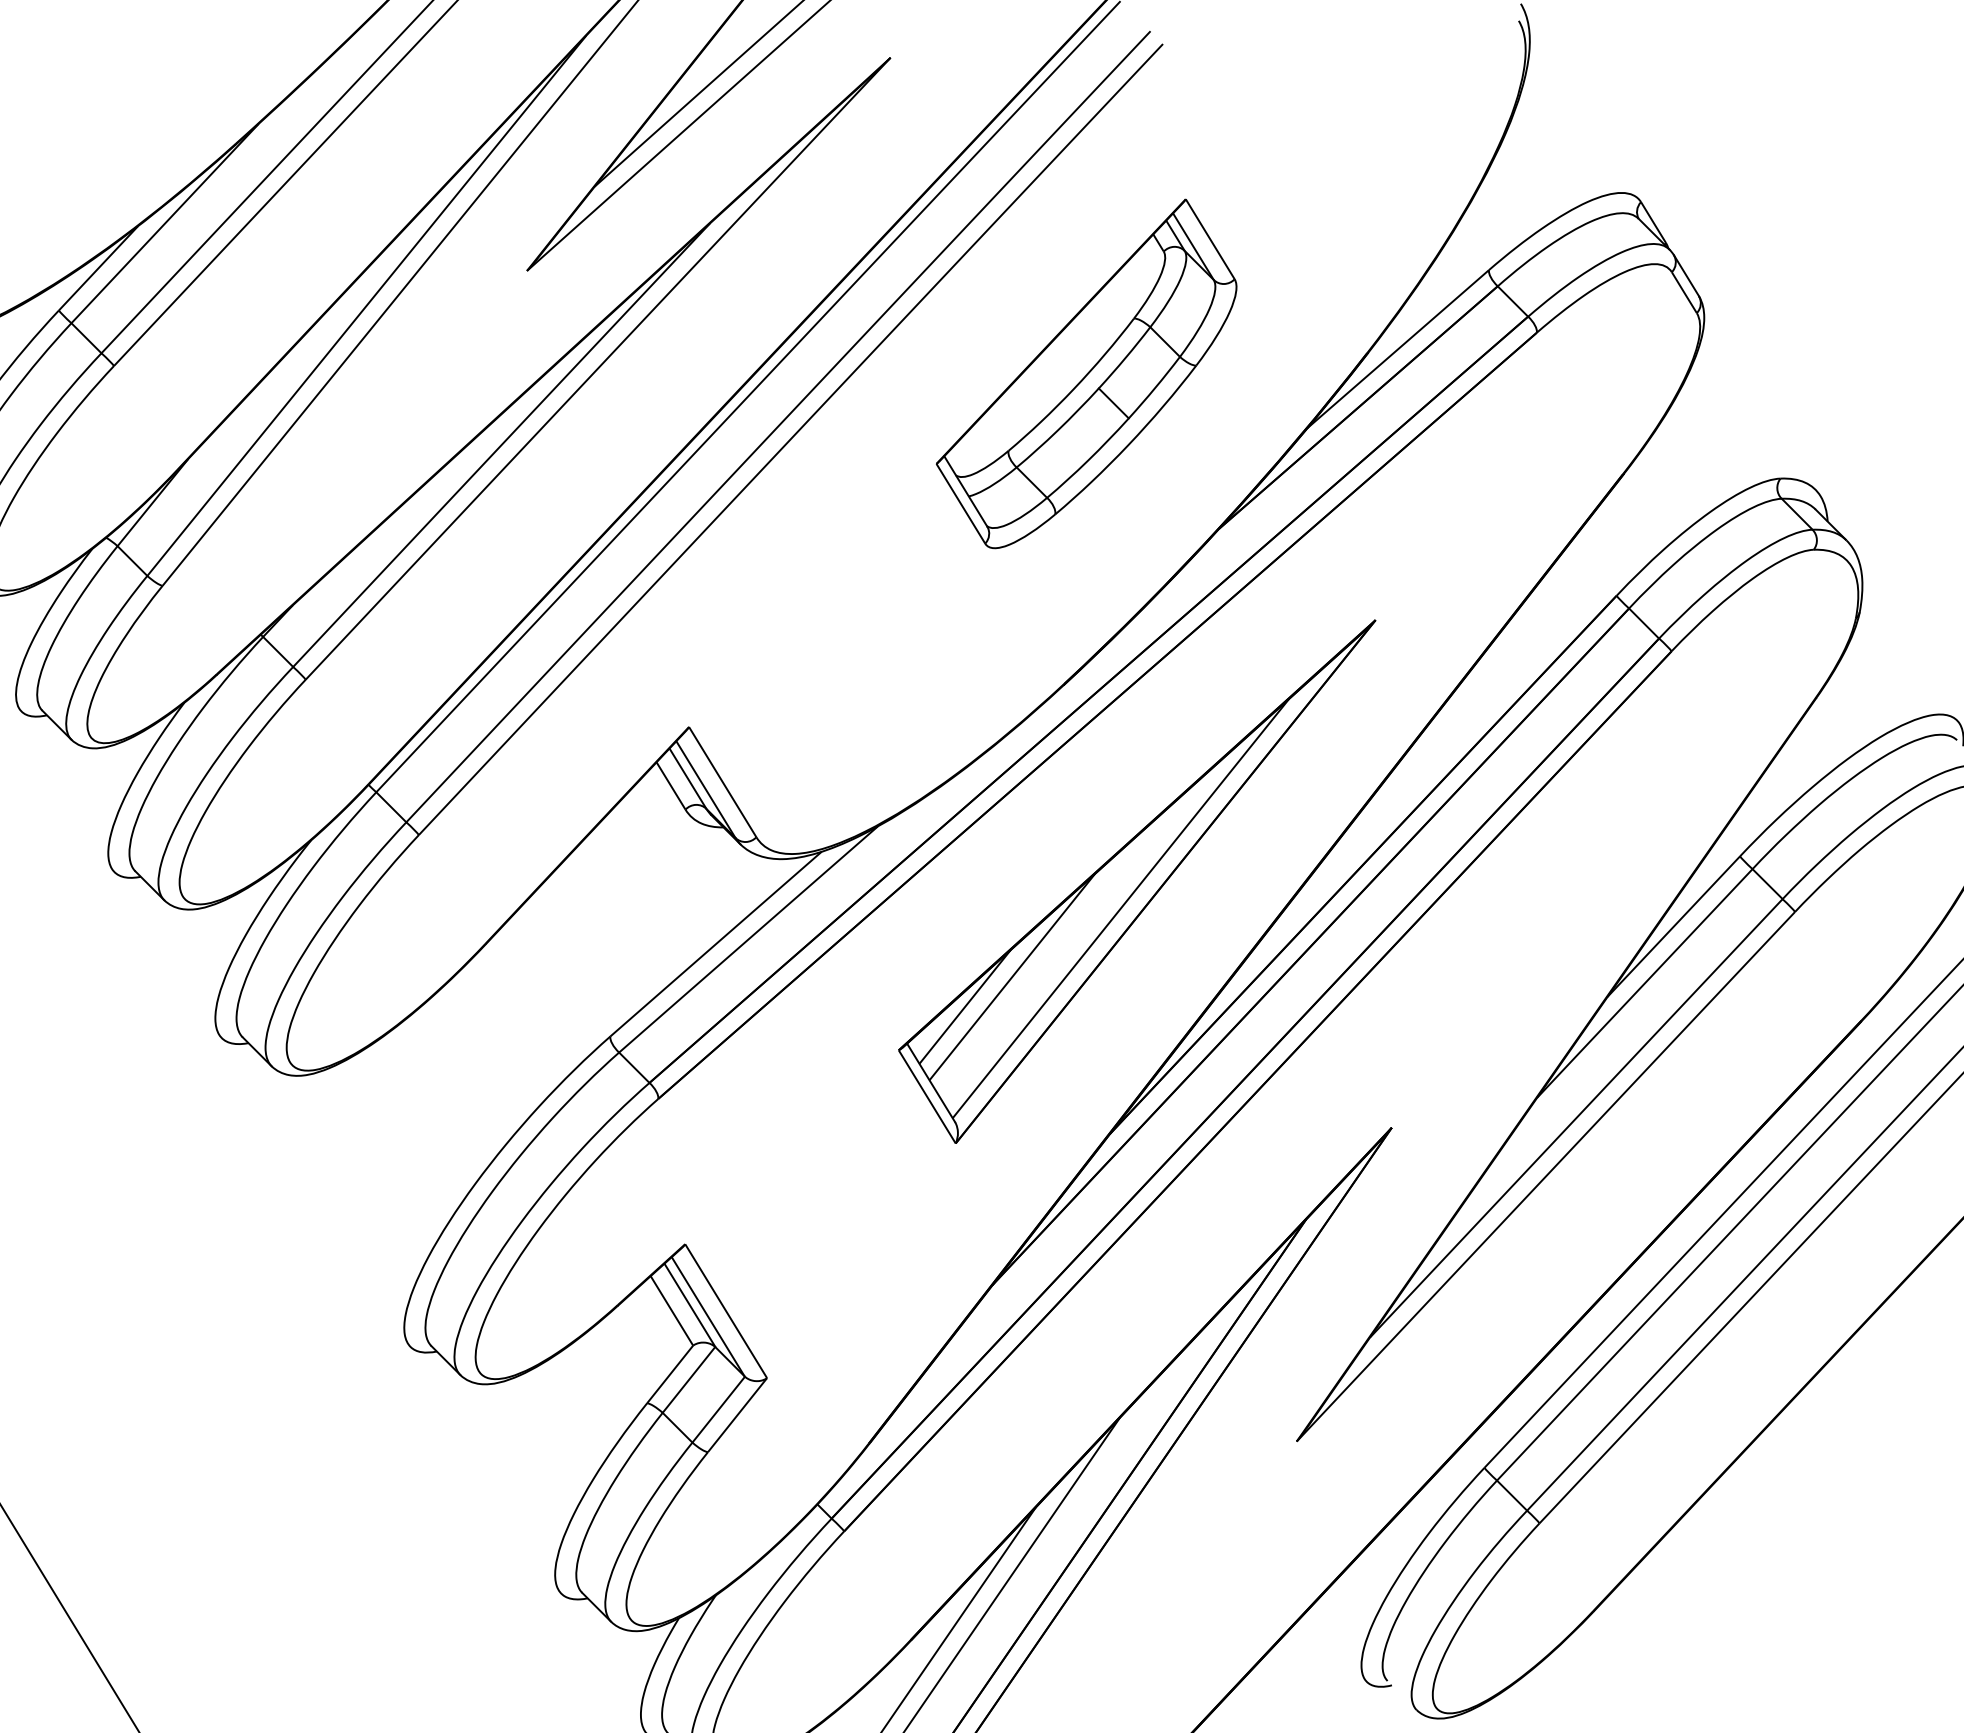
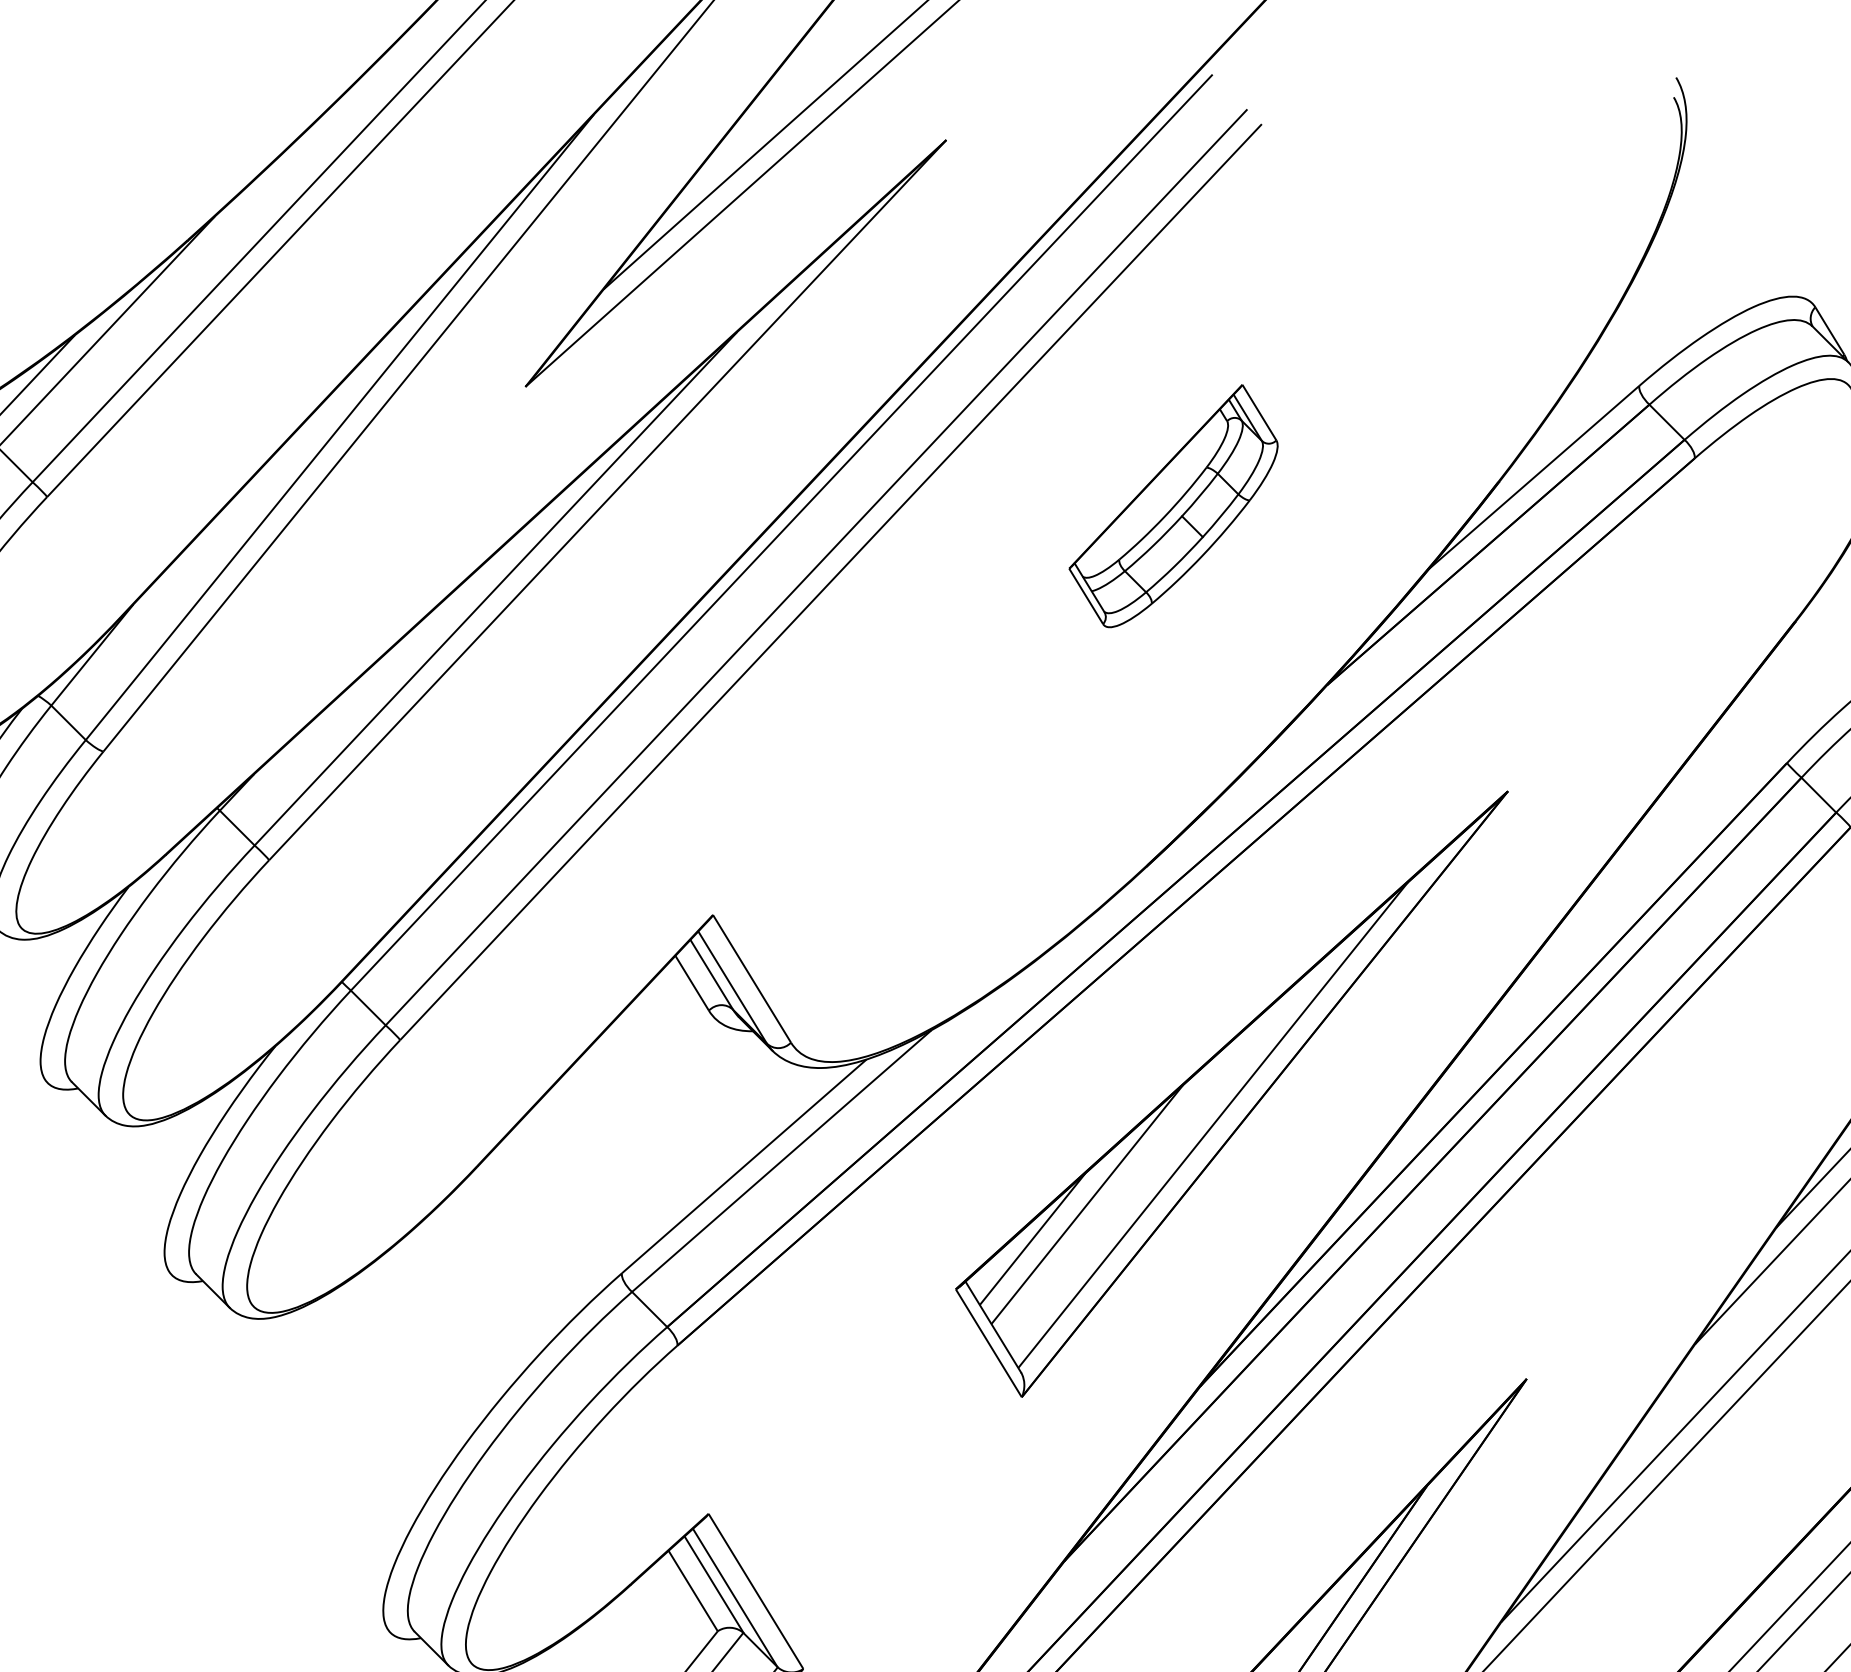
part: (1086, 373) -> (1173, 505), size x0.6

